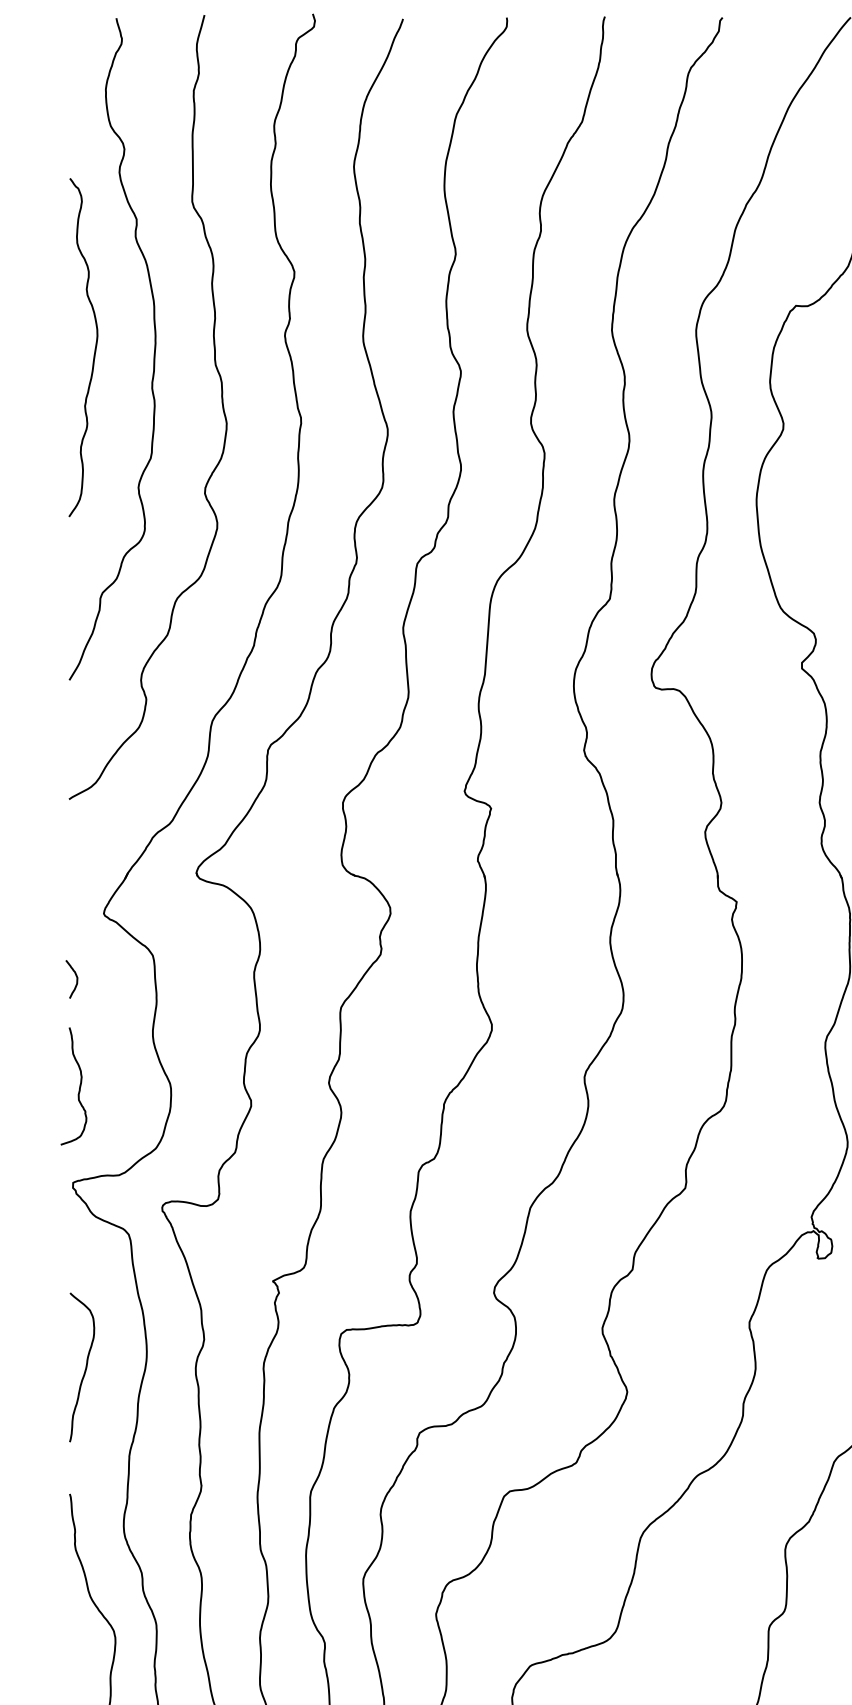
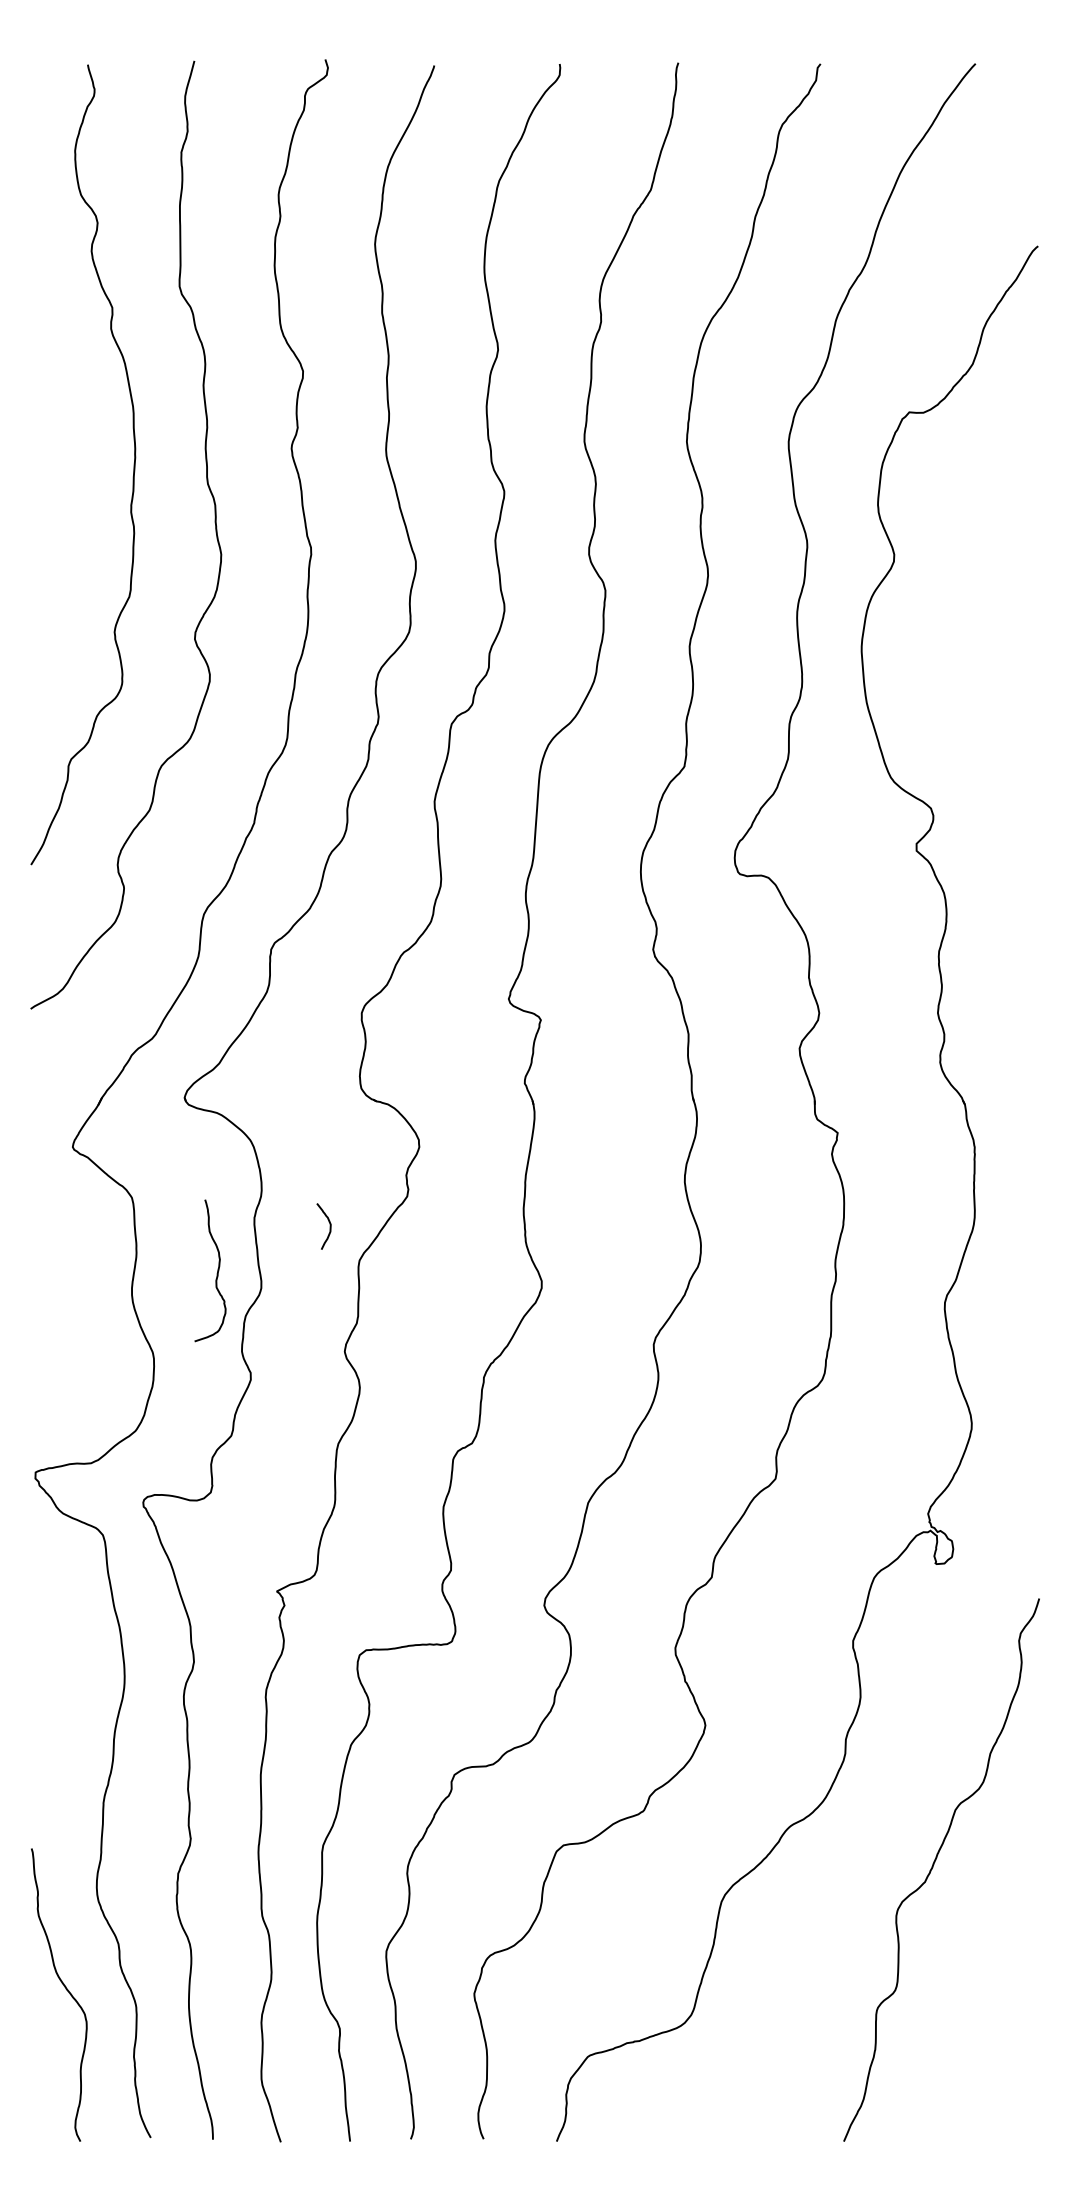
curve: (94, 349) -> (61, 465), removed
curve: (76, 979) -> (329, 1226), moved
curve: (78, 1088) -> (216, 1273), moved
curve: (85, 1367) -> (50, 1695), removed

